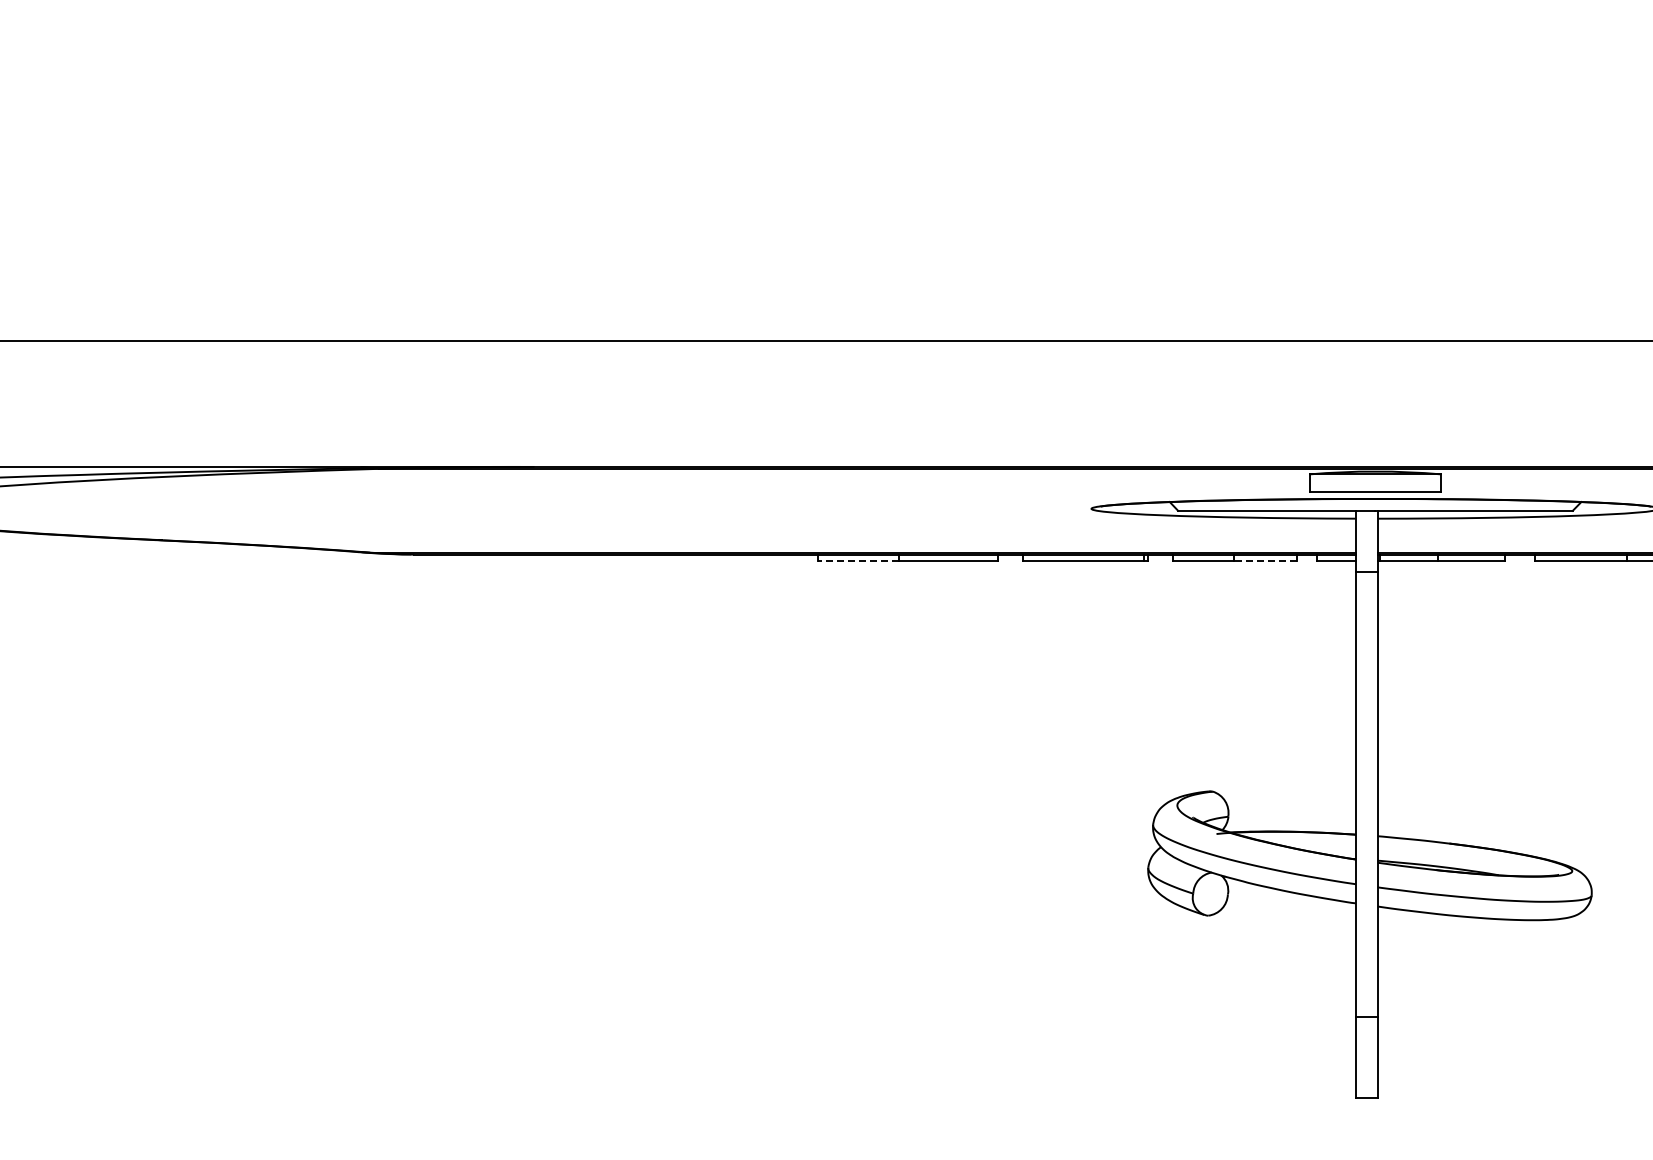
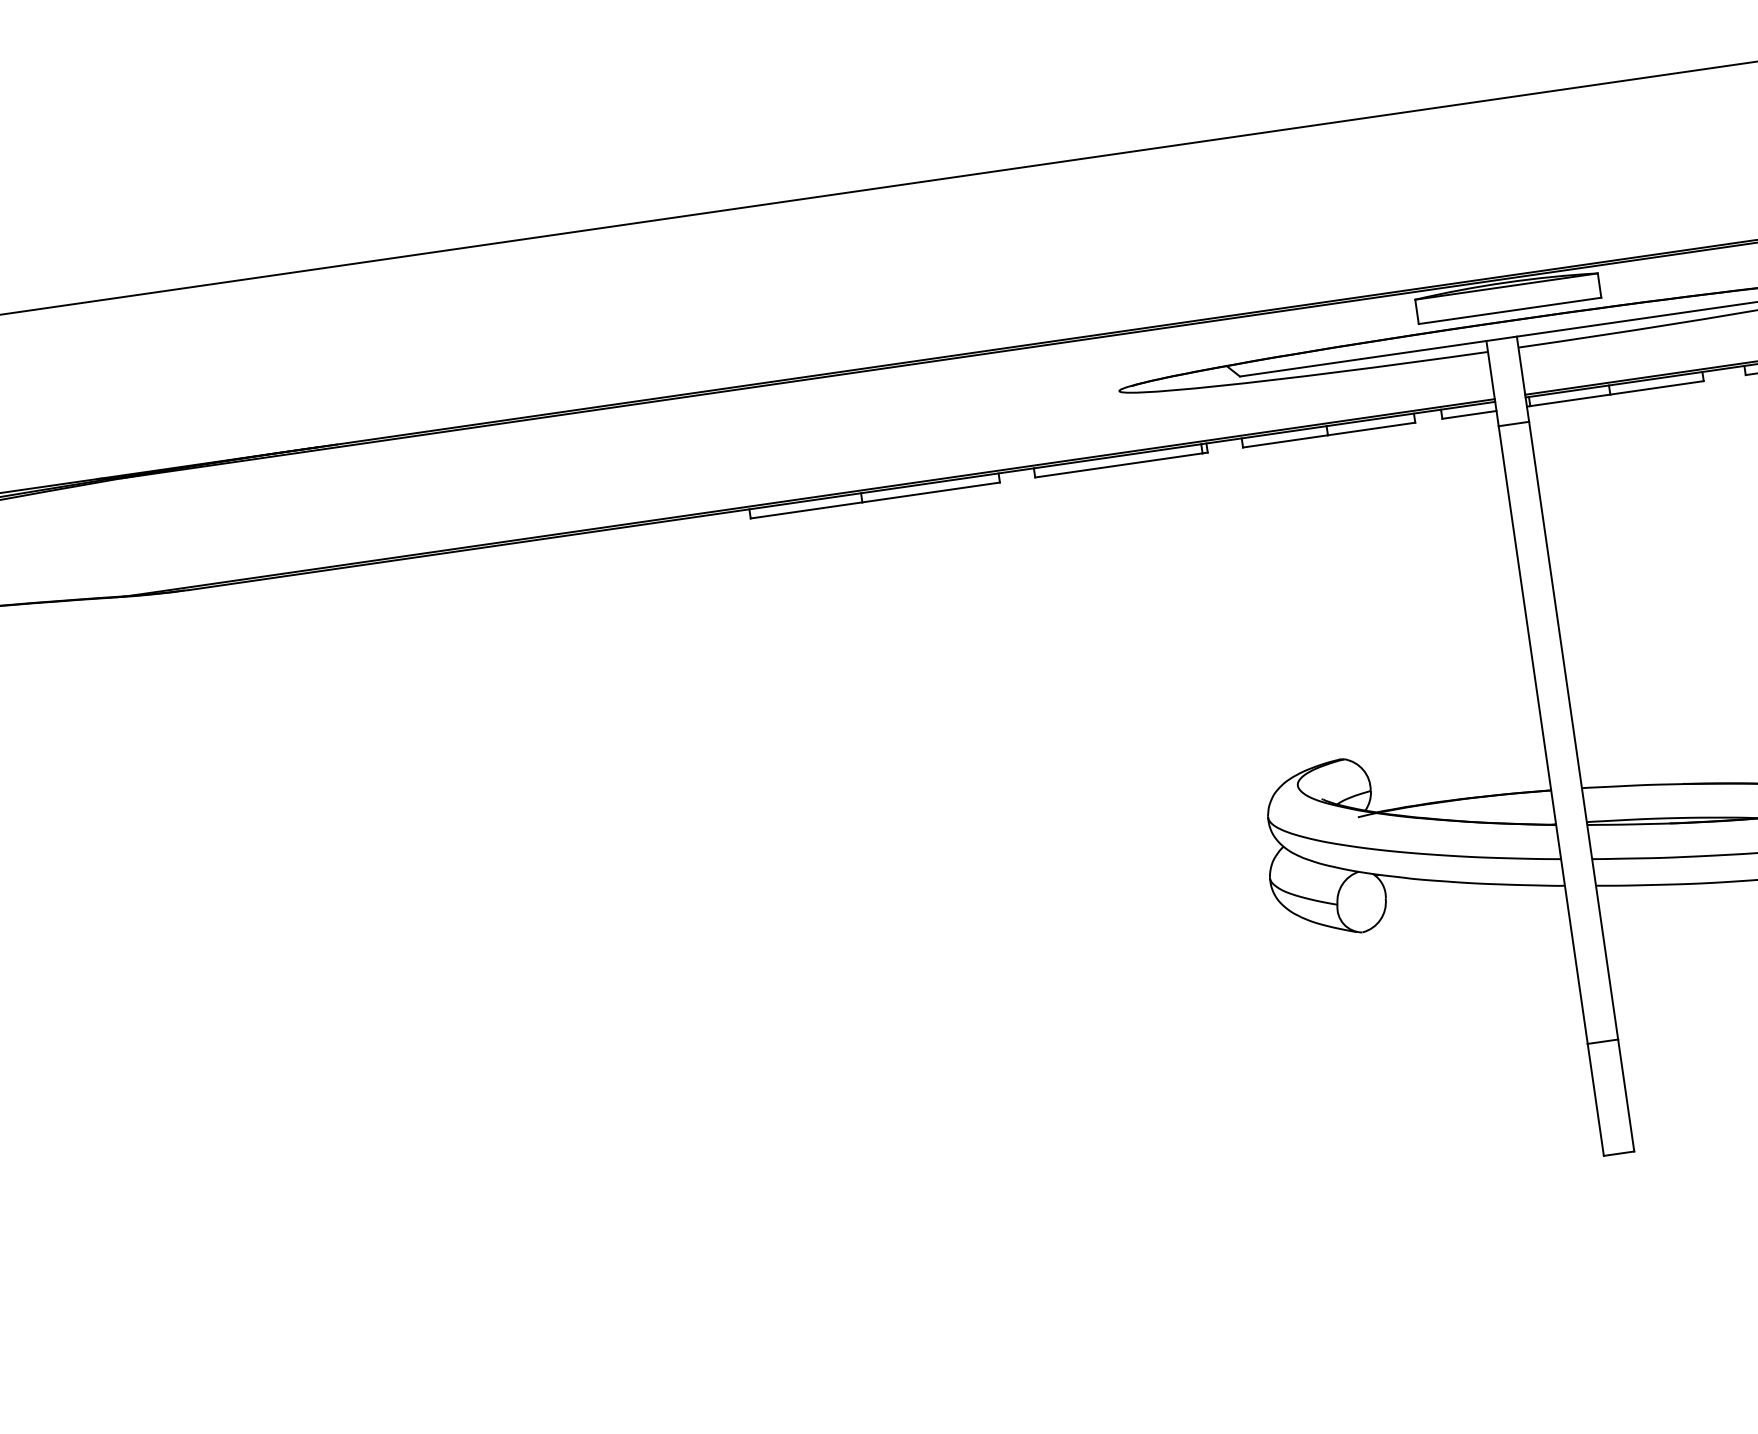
line: (858, 561) -> (806, 510), dashed -> solid
line: (1265, 561) -> (1371, 429), dashed -> solid

